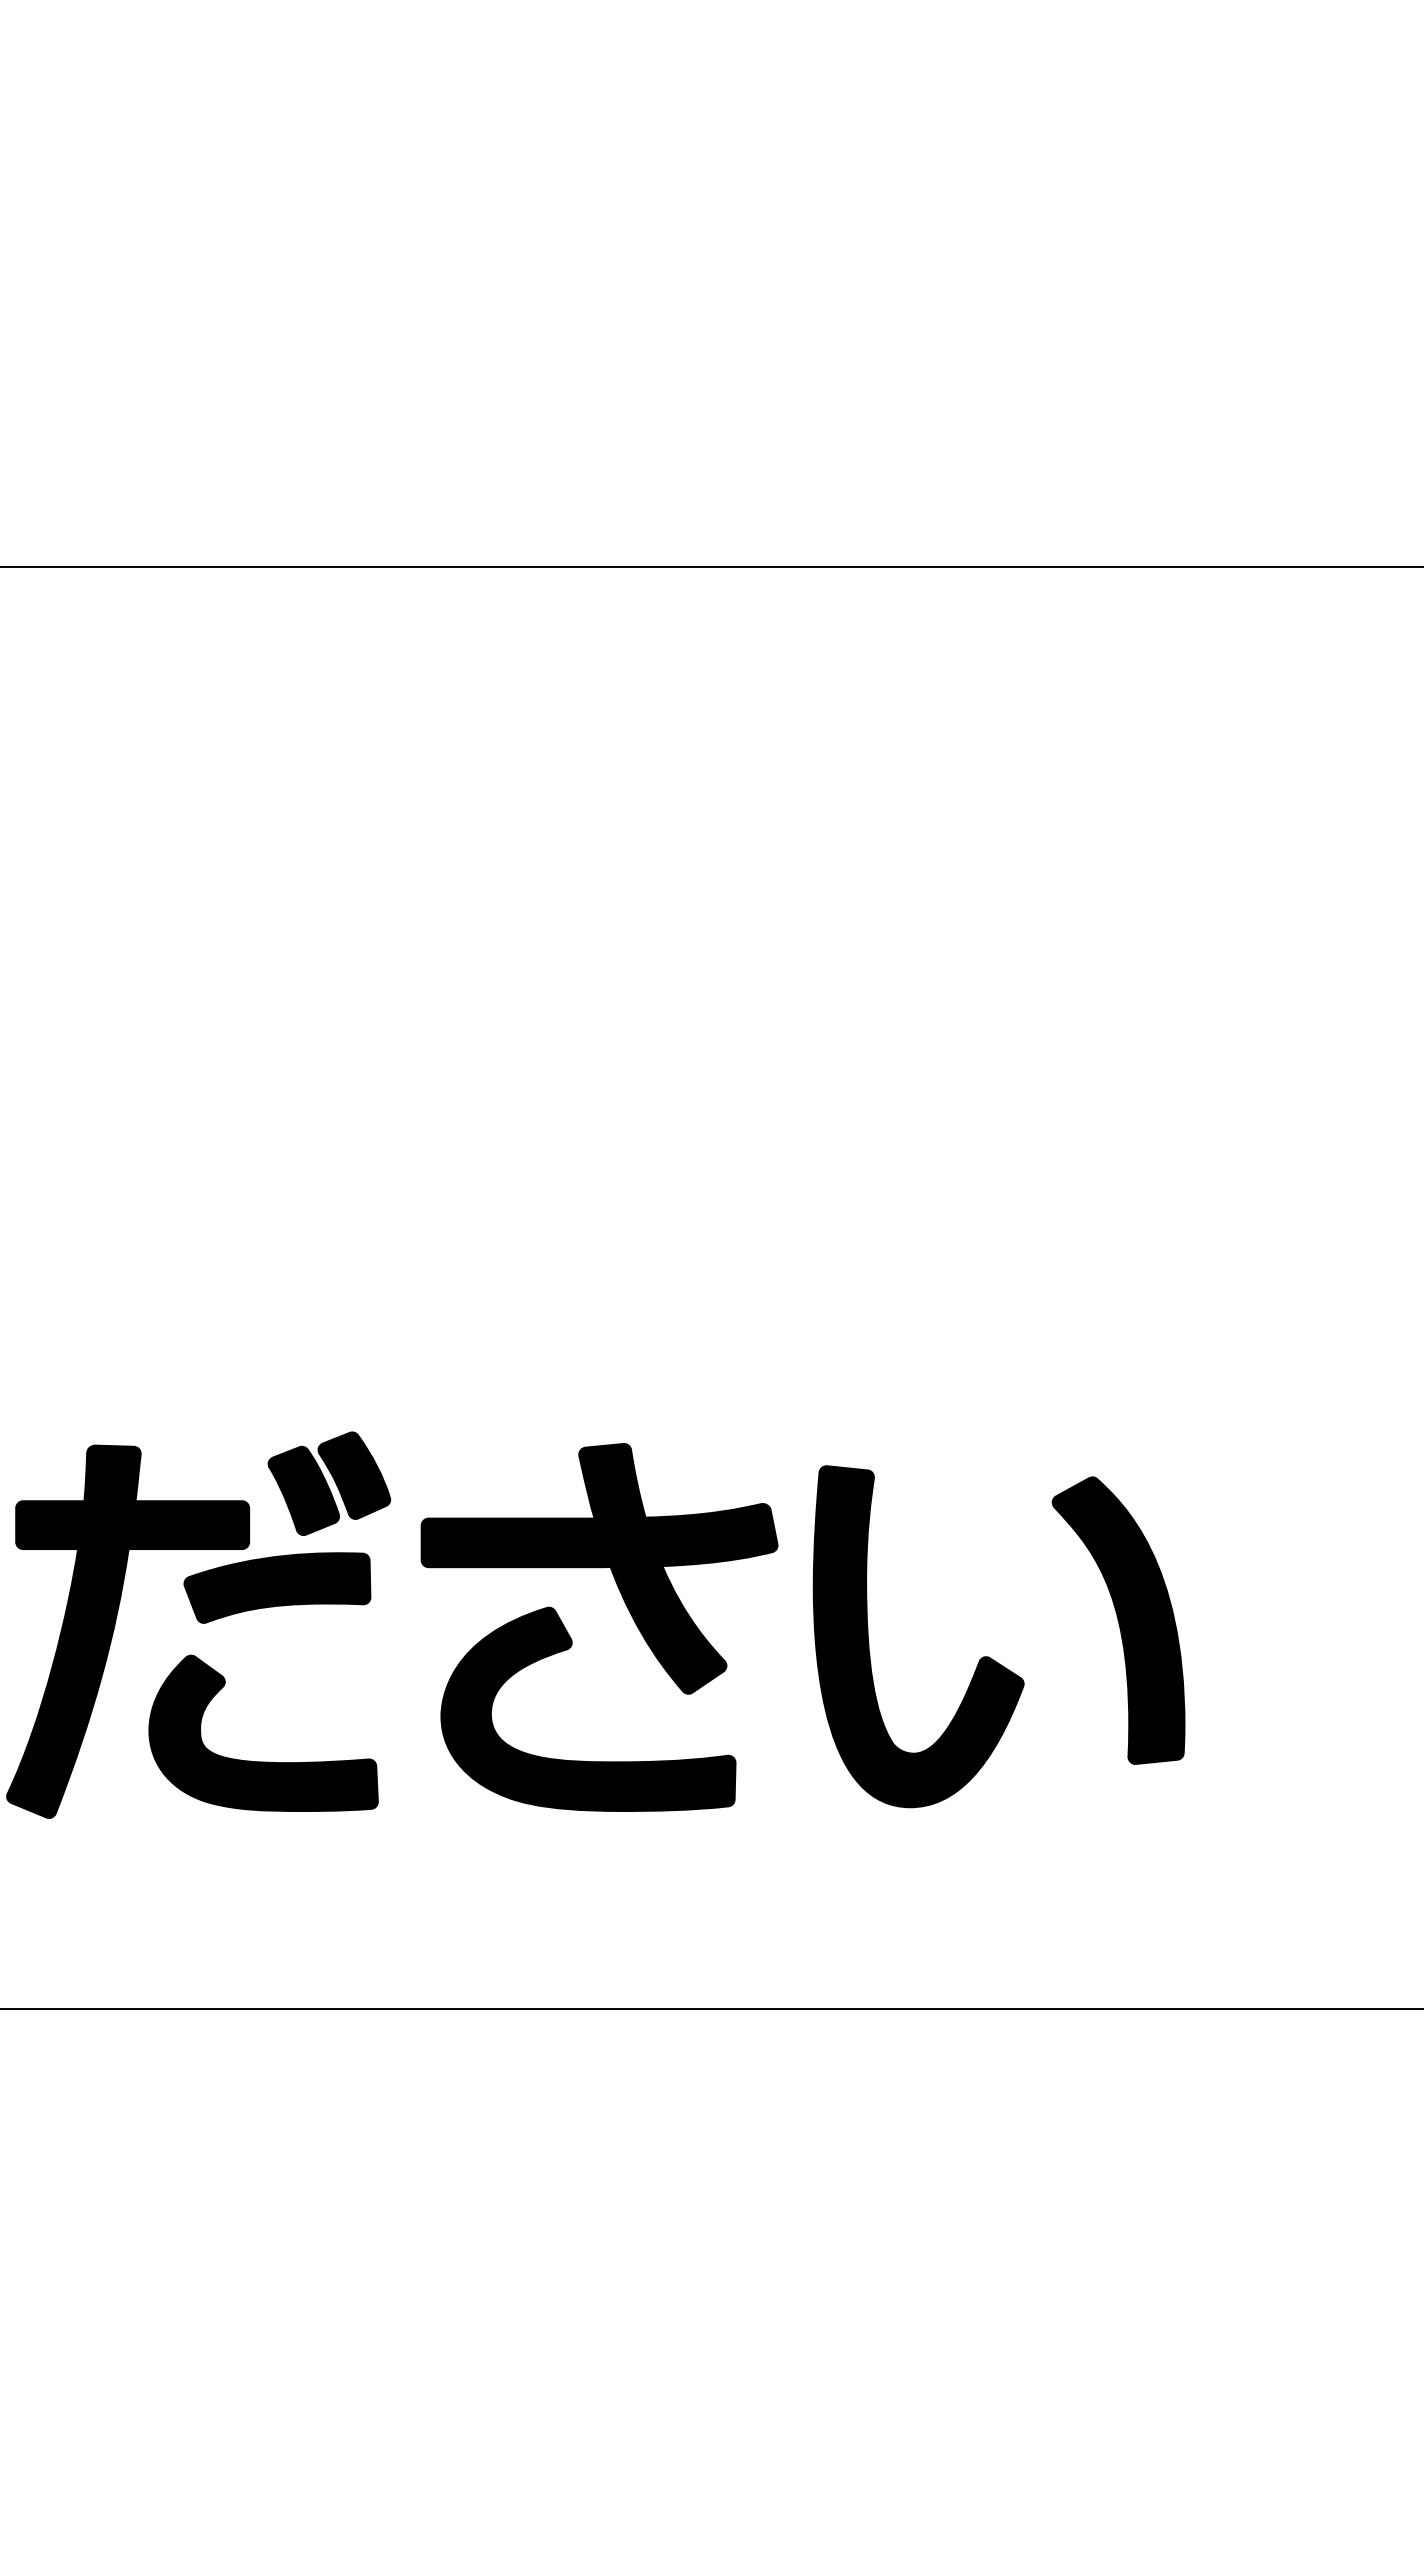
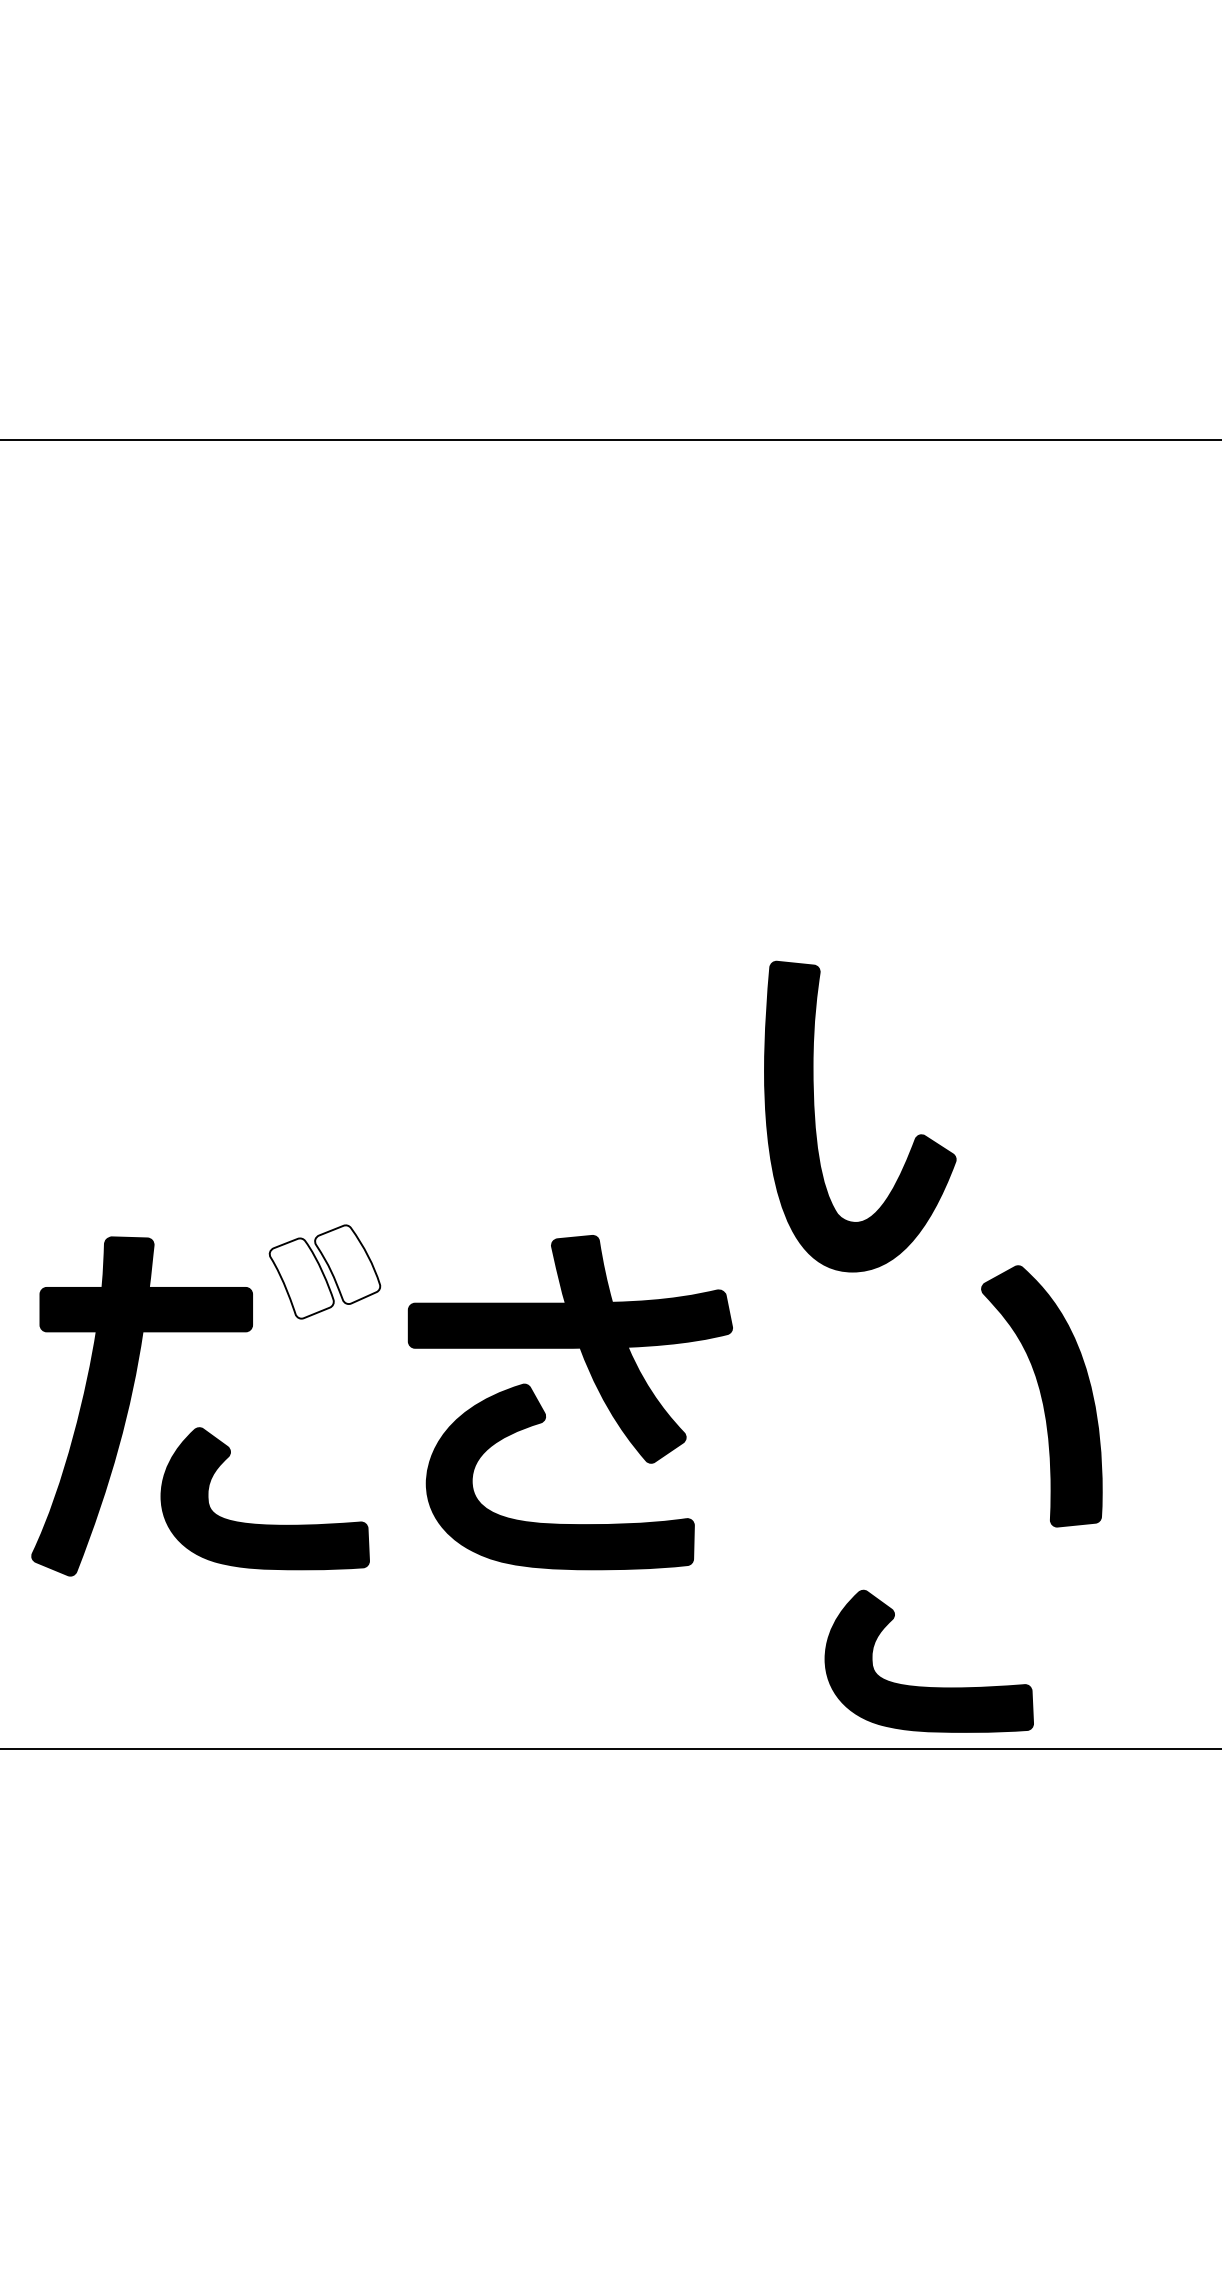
fill: (354, 1475) -> (347, 1264), removed
fill: (303, 1490) -> (301, 1278), removed
part: (277, 1587) -> (277, 1366), removed
part: (869, 1642) -> (815, 1121), moved
part: (994, 1940) -> (929, 1686), added

